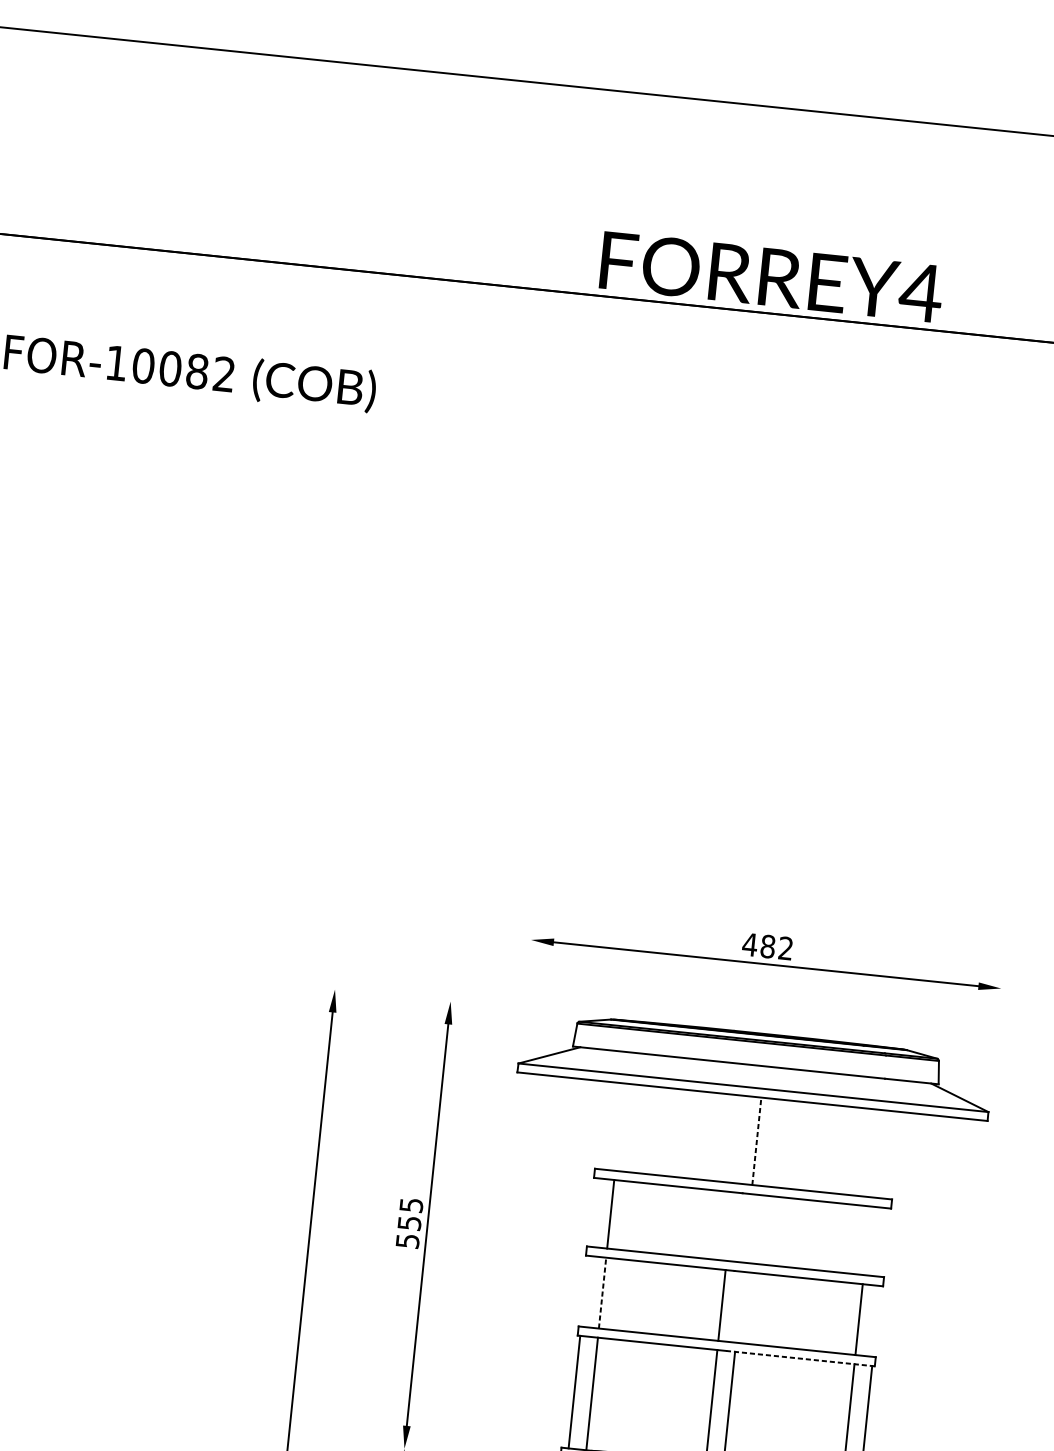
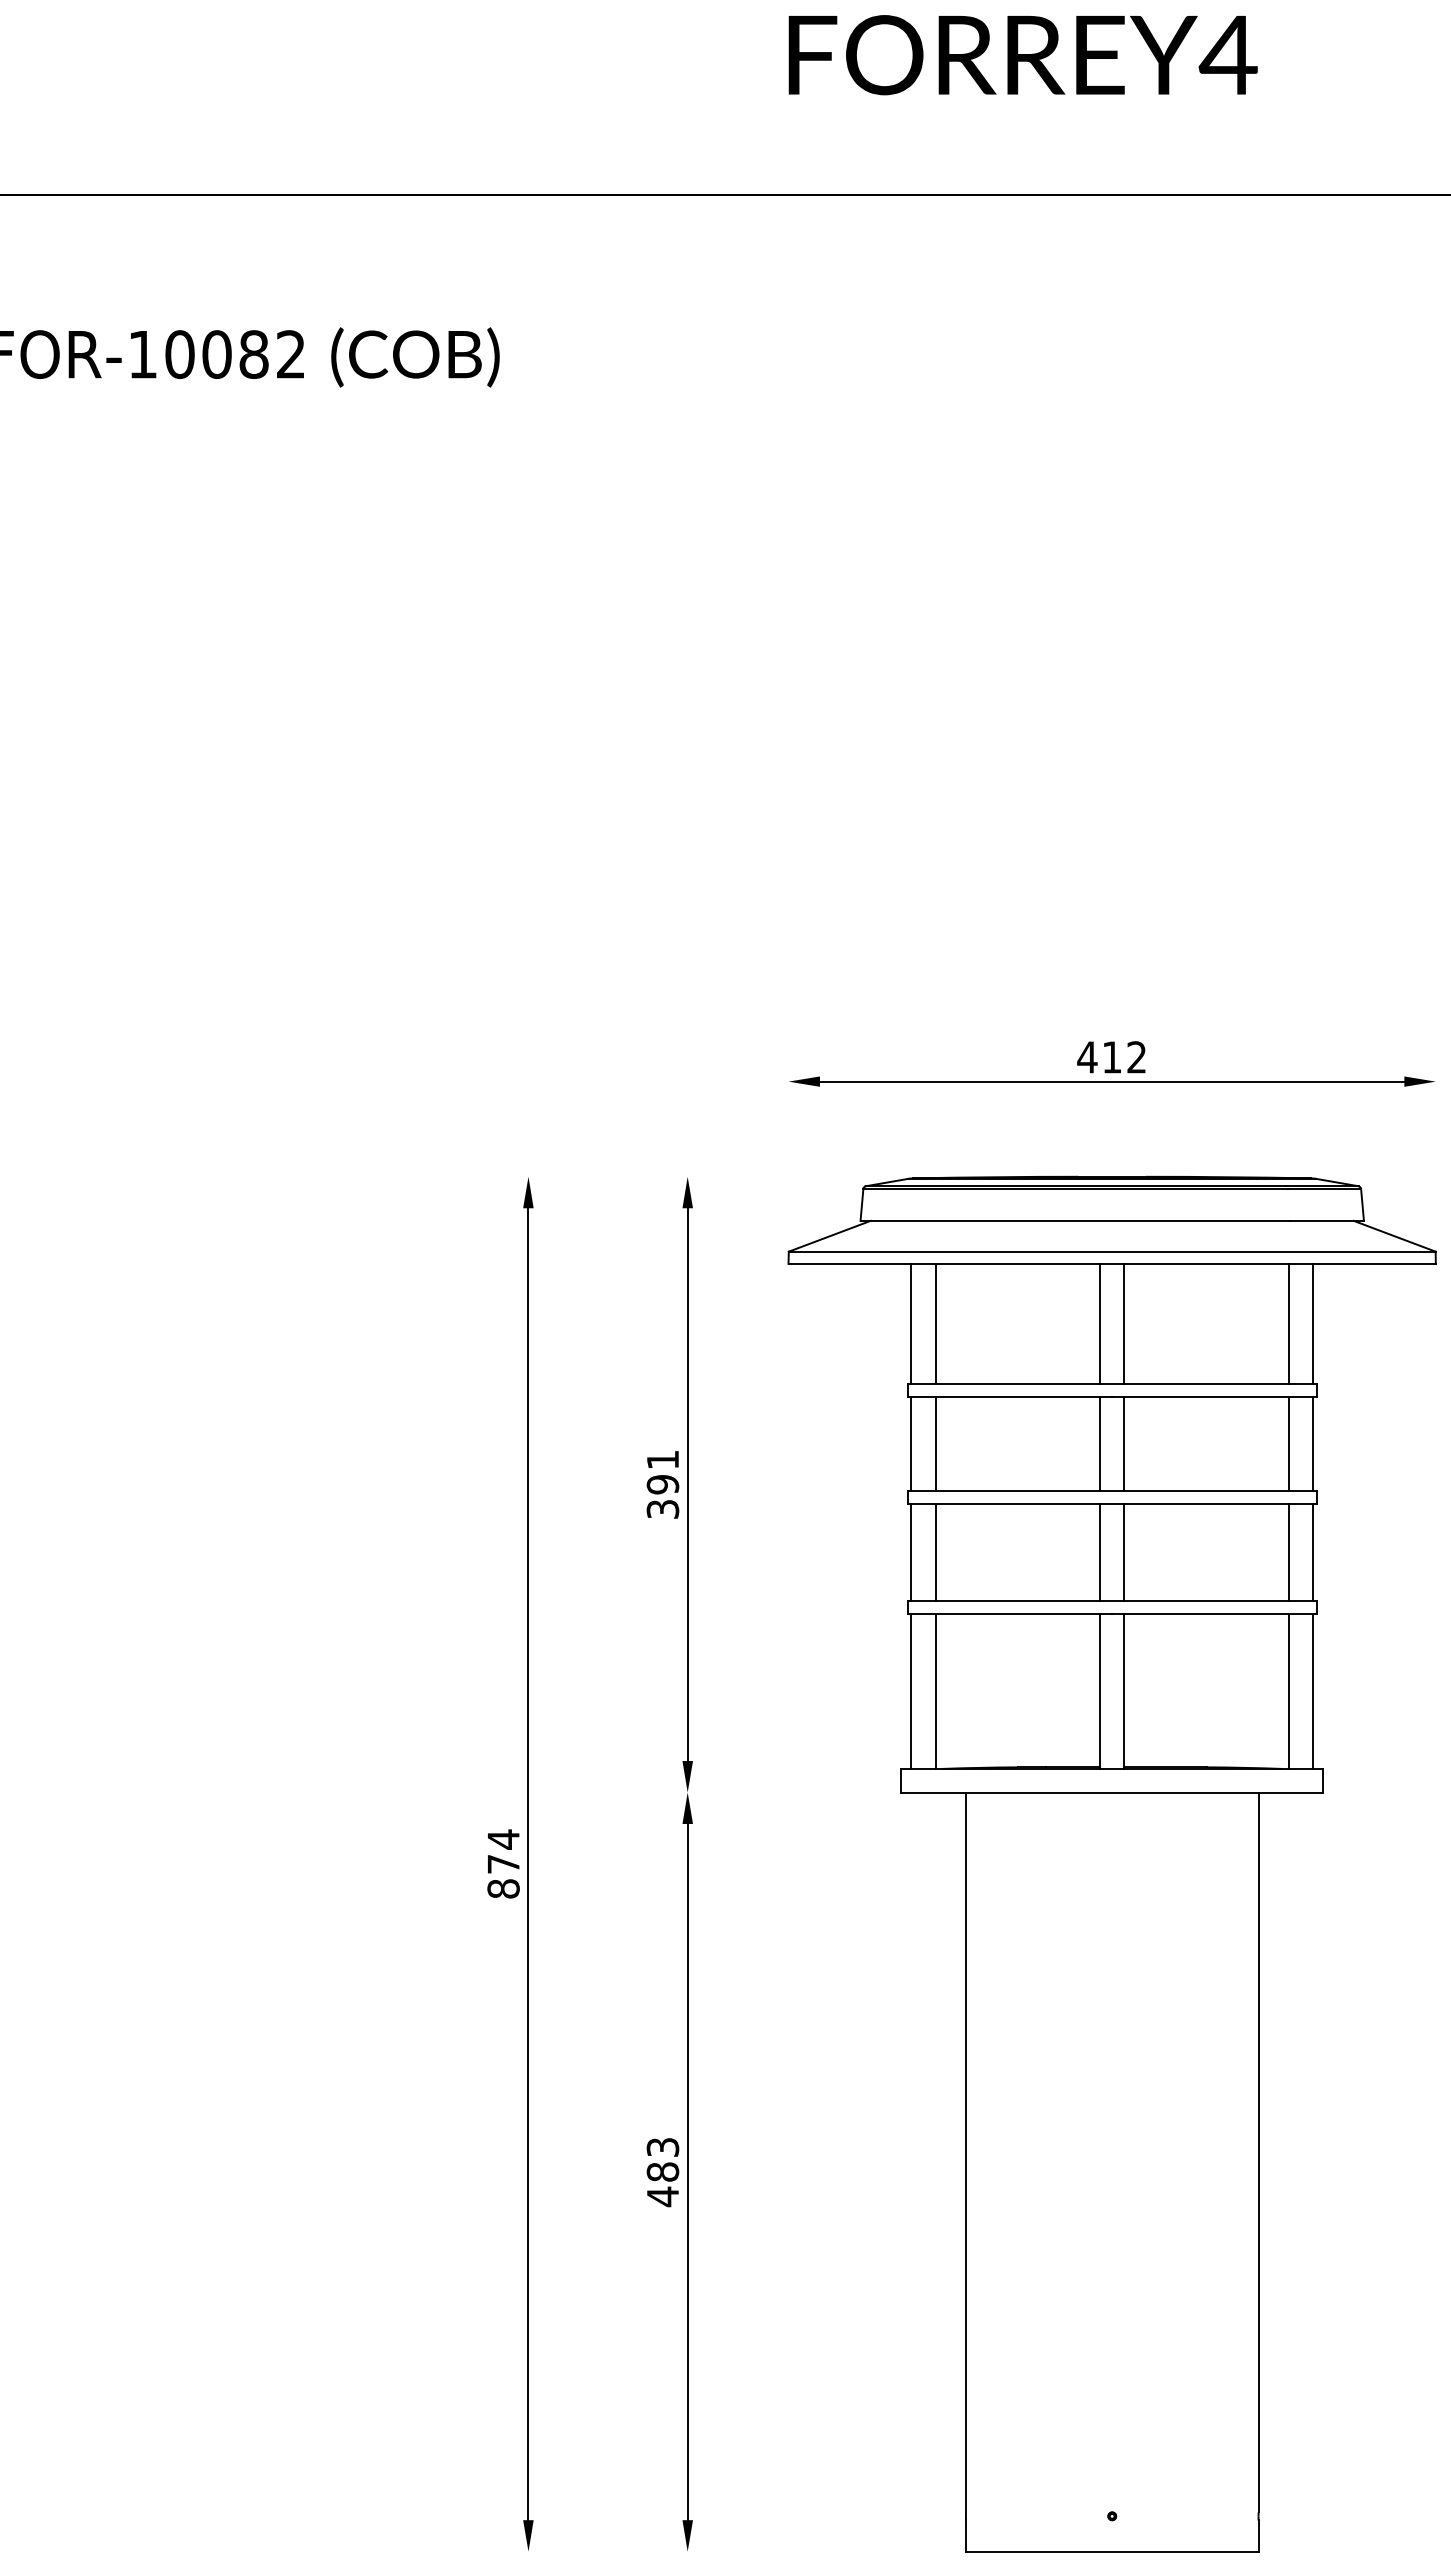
text: (771, 277) -> (1022, 55), moved
text: (767, 946) -> (1111, 1057), 482 -> 412
line: (602, 1124) -> (911, 1323), added
line: (619, 1126) -> (935, 1323), added
line: (738, 1138) -> (1099, 1323), added
line: (756, 1140) -> (1124, 1323), dashed -> solid
line: (876, 1153) -> (1288, 1323), added
line: (894, 1155) -> (1313, 1323), added
line: (593, 1212) -> (911, 1443), added
text: (409, 1223) -> (662, 1484), 555 -> 391
line: (729, 1226) -> (1099, 1443), added
line: (747, 1228) -> (1124, 1443), added
line: (867, 1240) -> (1288, 1443), added
line: (885, 1242) -> (1313, 1443), added
line: (585, 1291) -> (911, 1552), added
line: (602, 1293) -> (935, 1552), dashed -> solid
line: (739, 1307) -> (1124, 1552), added
line: (877, 1321) -> (1313, 1552), added
line: (799, 1358) -> (1213, 1613), dashed -> solid

